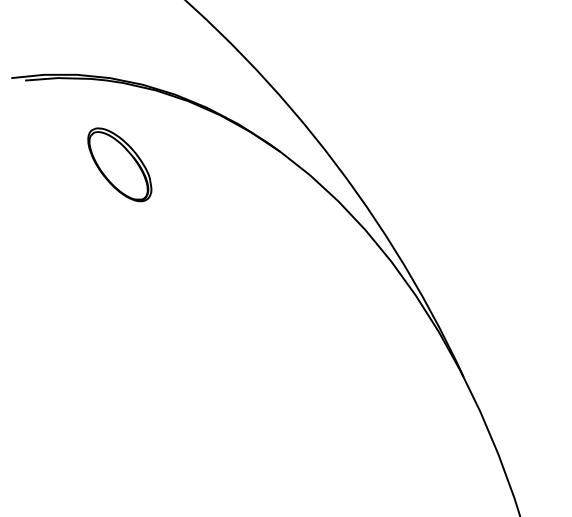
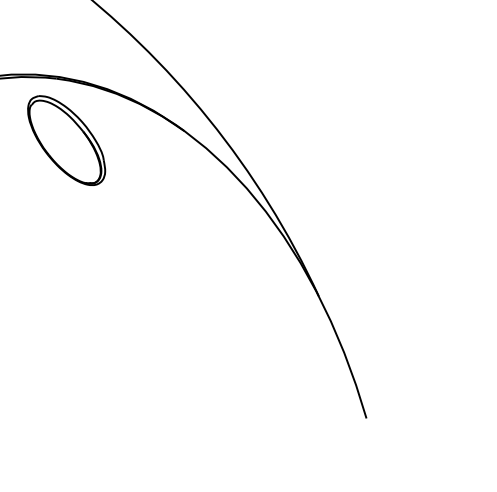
part: (119, 164) -> (66, 140), size x1.67

